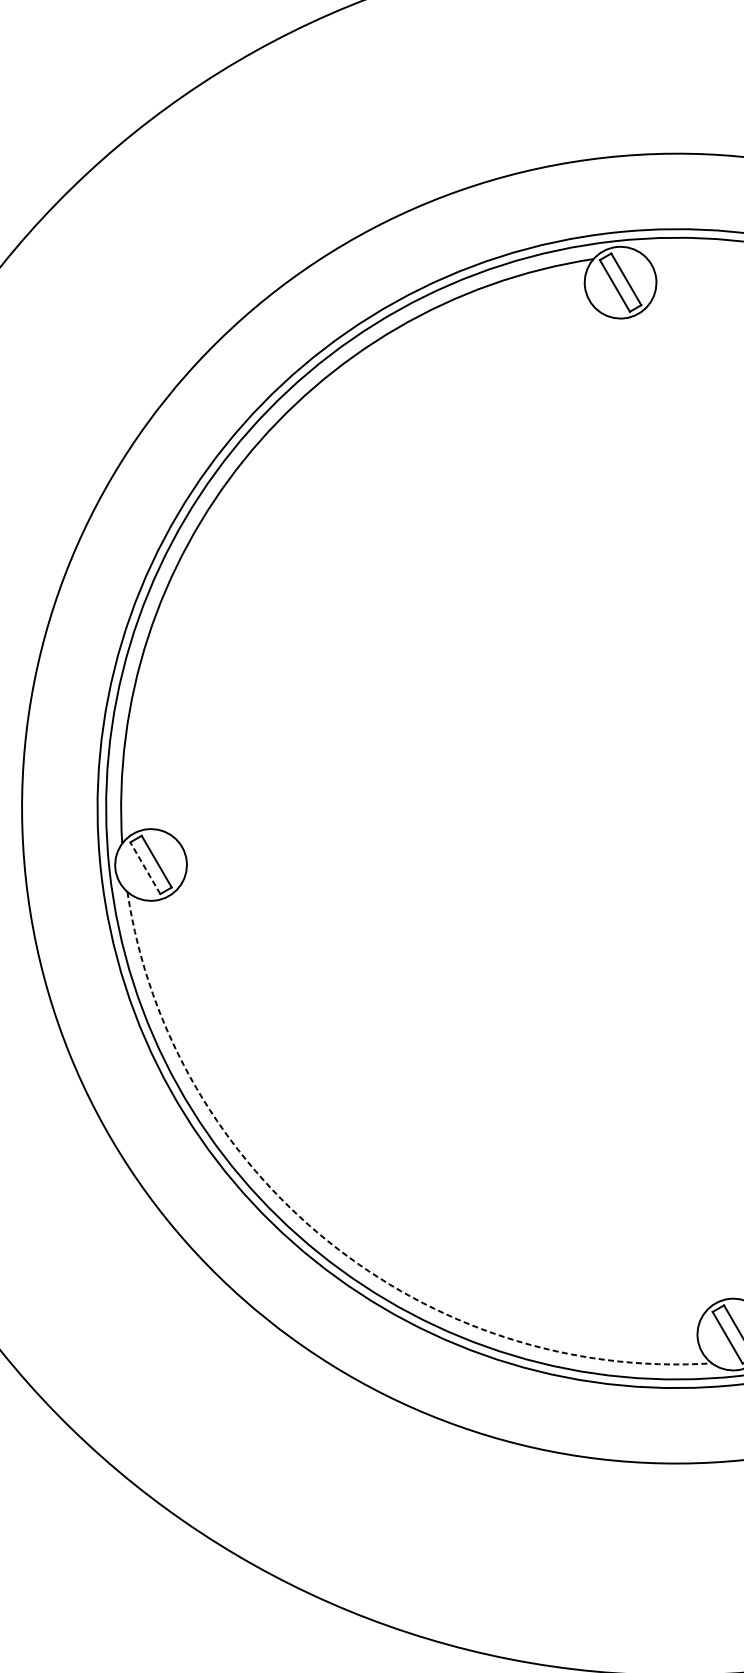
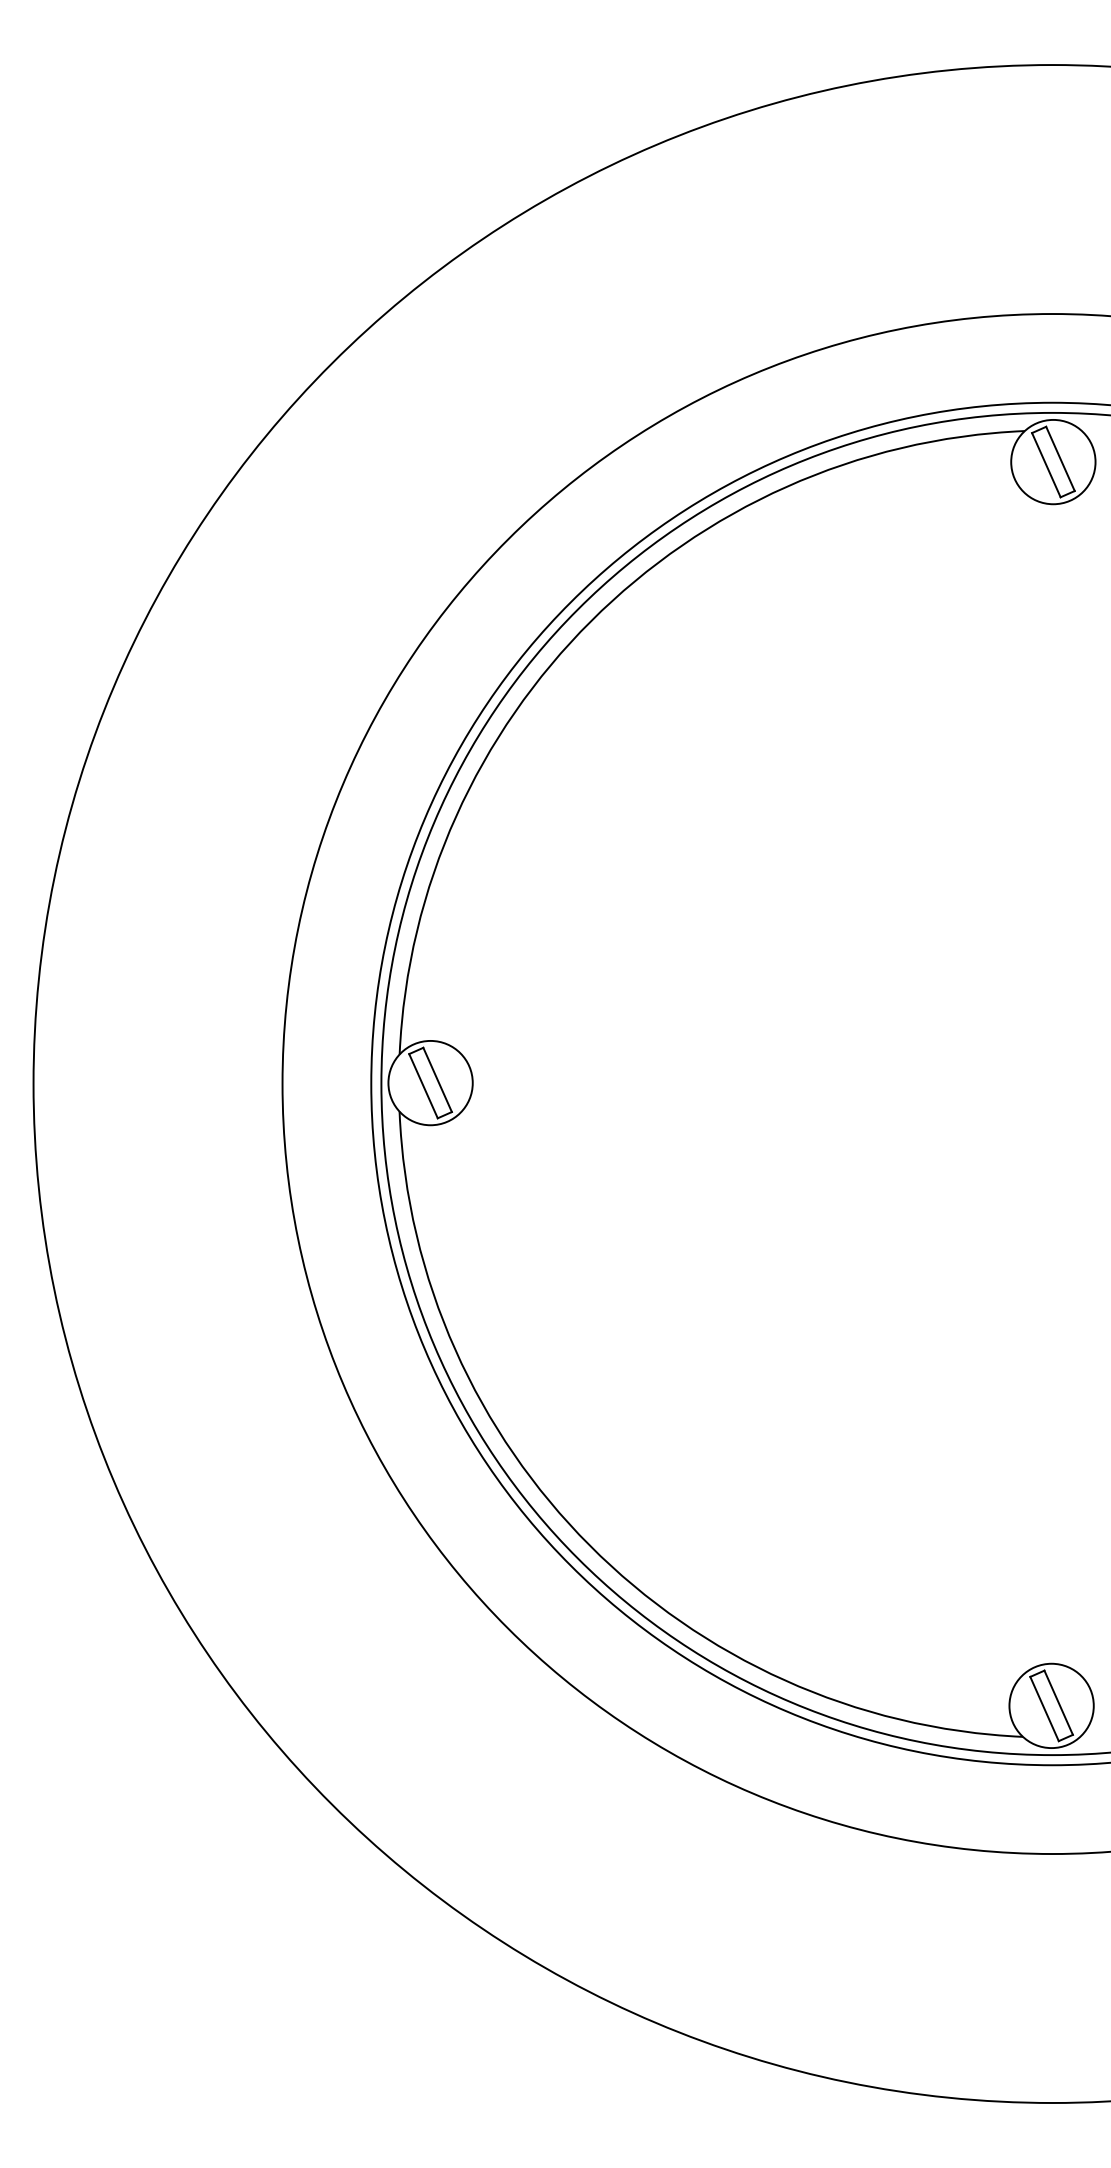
line: (145, 867) -> (423, 1085), dashed -> solid
arc: (327, 1241) -> (589, 1545), dashed -> solid

